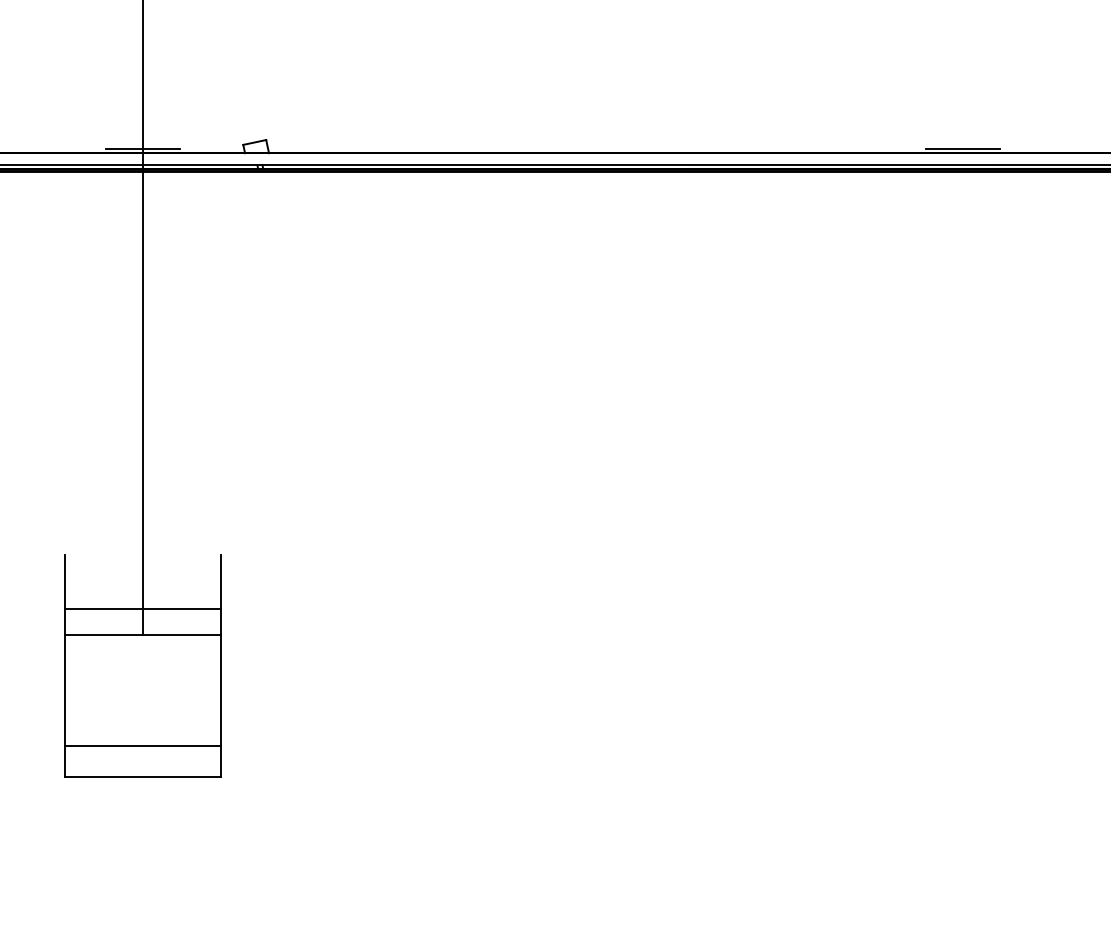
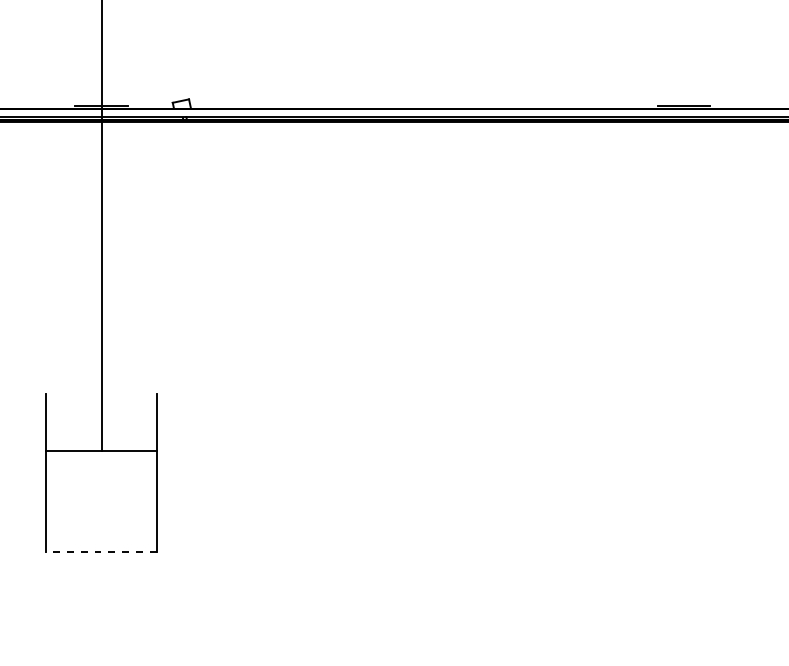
line: (142, 608) -> (101, 432), removed
line: (142, 745) -> (101, 529), removed
line: (142, 777) -> (101, 552), solid -> dashed

